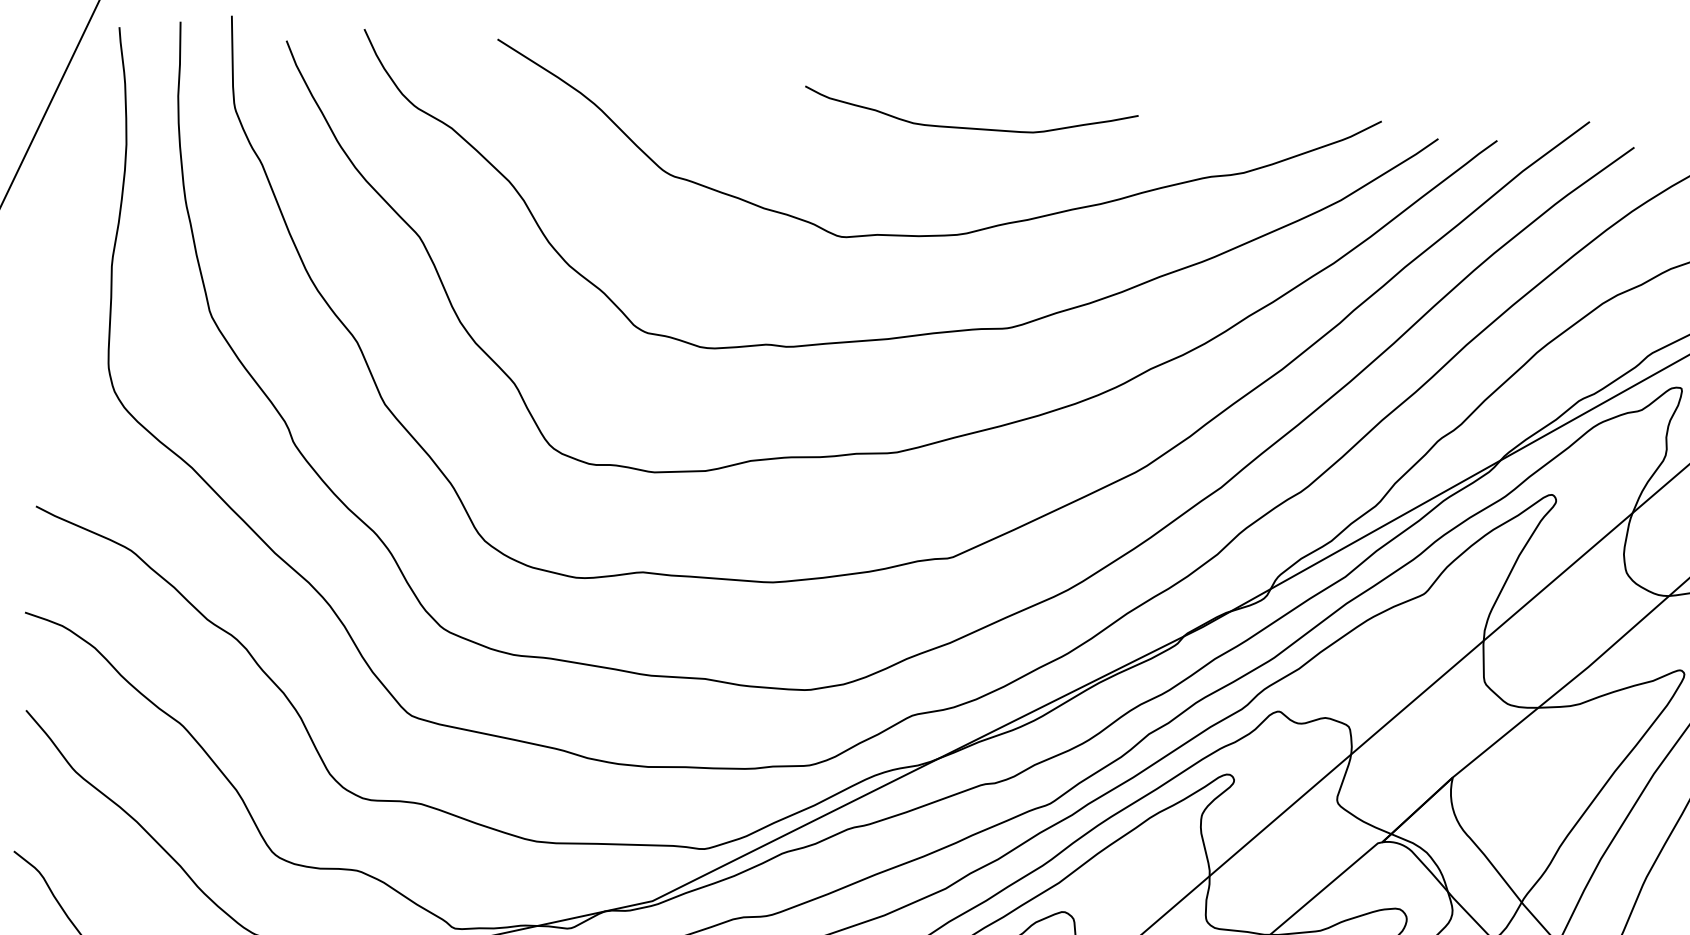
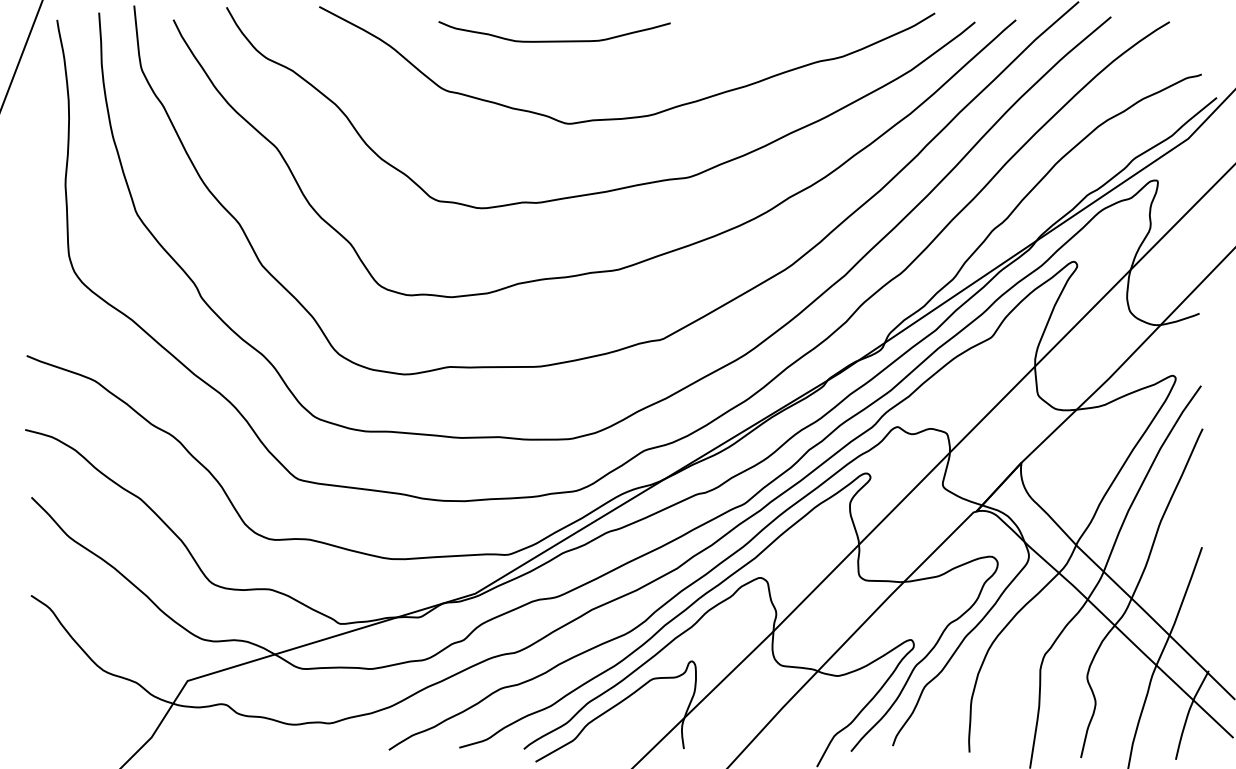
curve: (969, 126) -> (554, 40), moved

